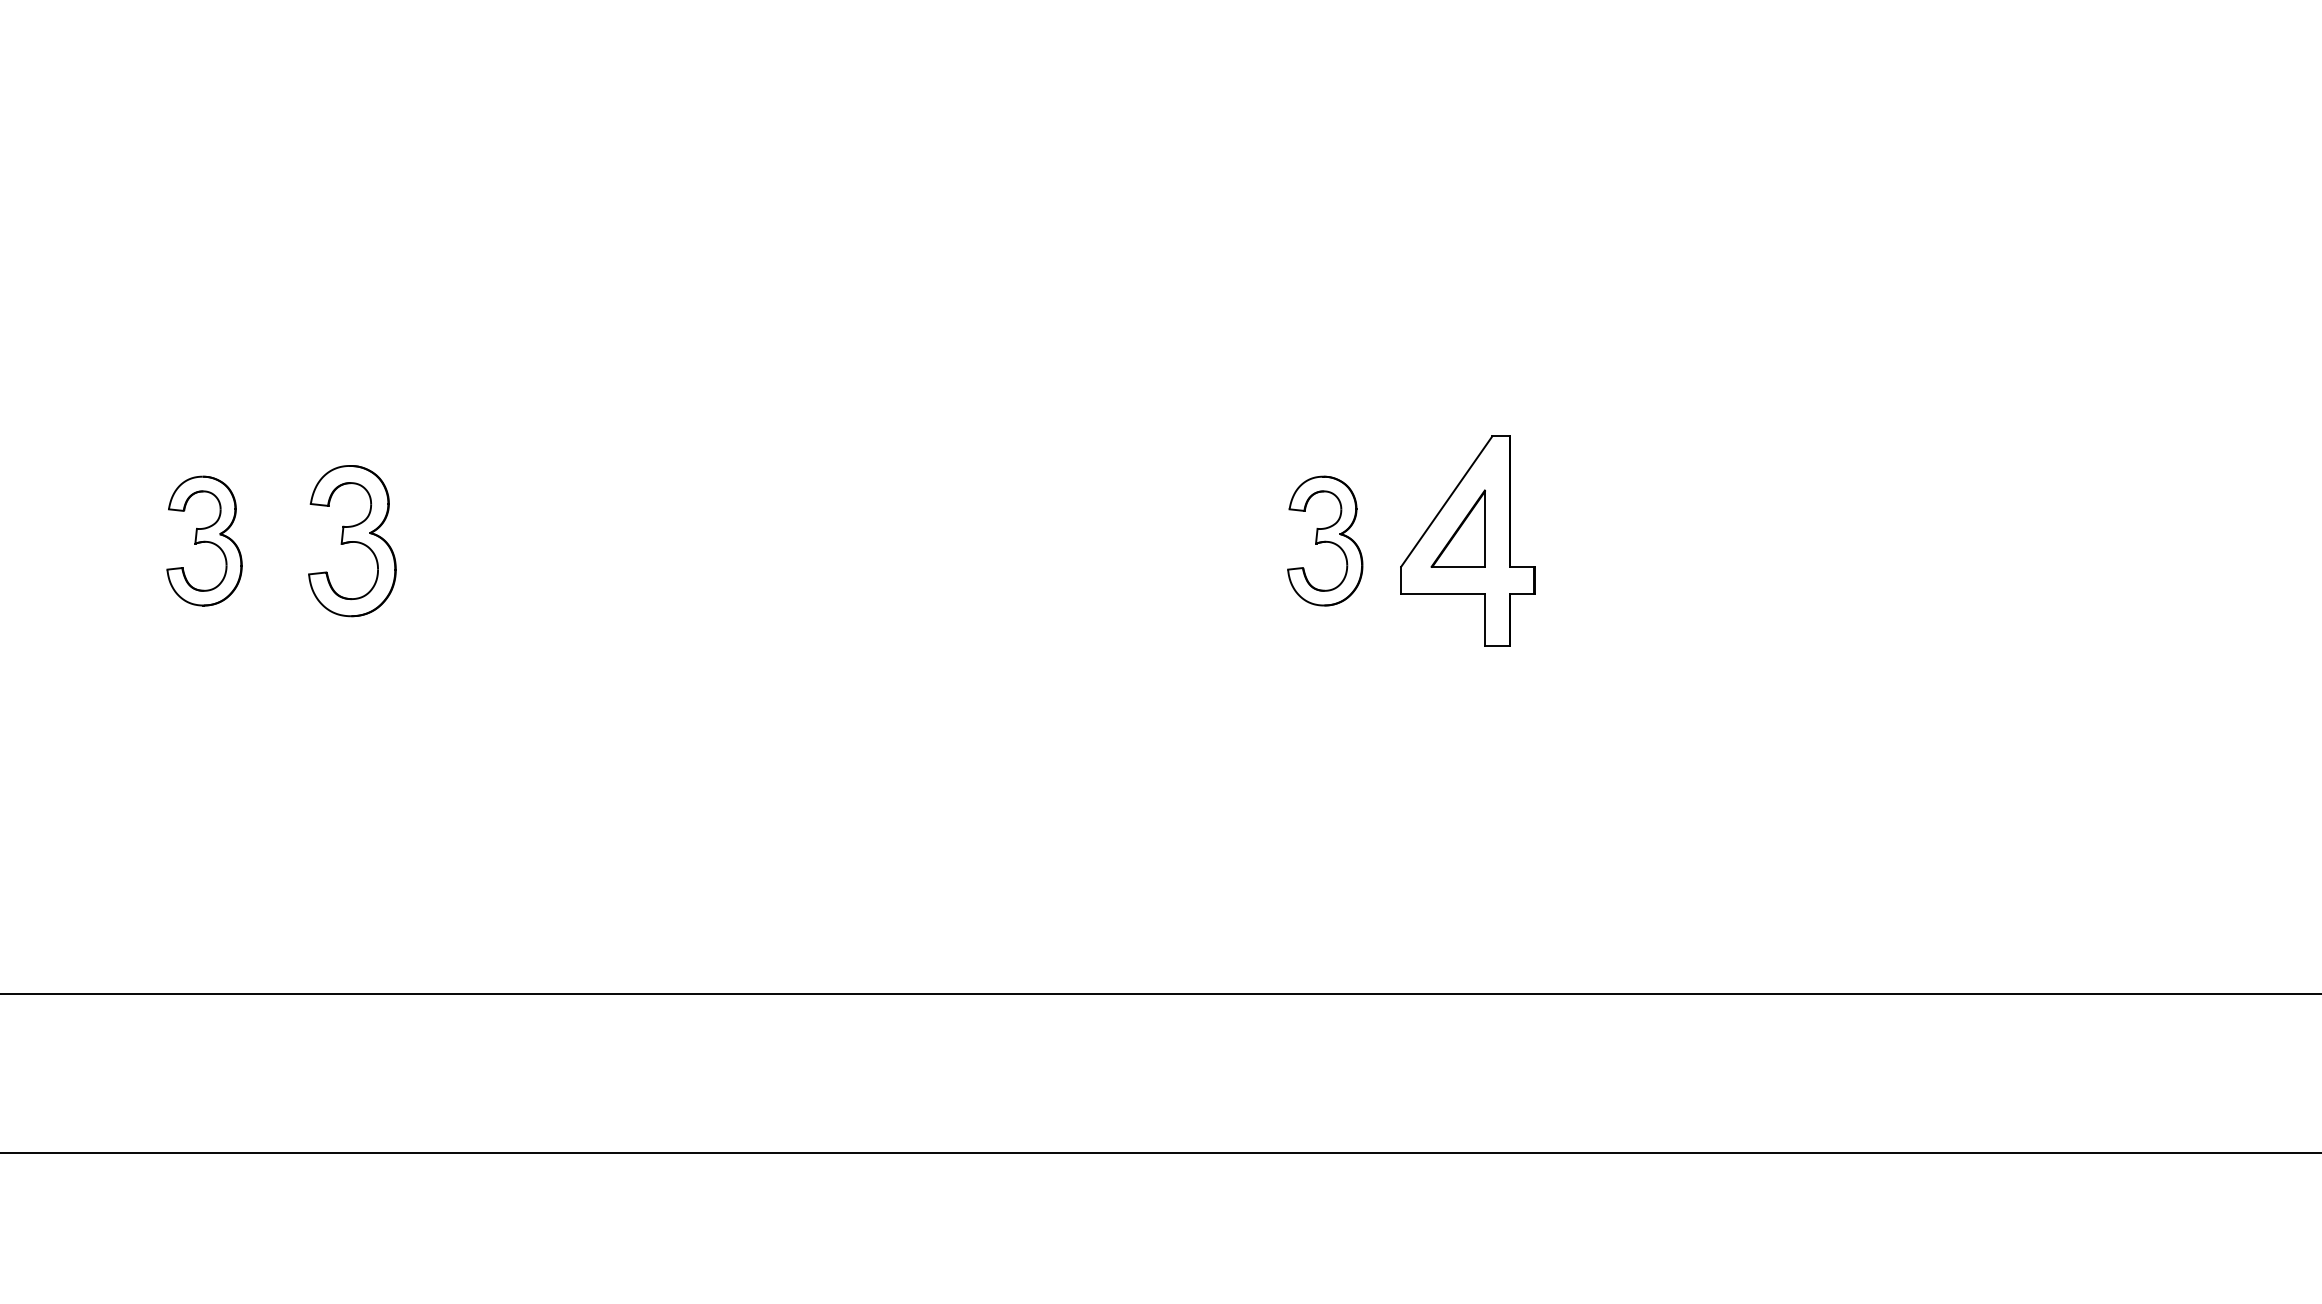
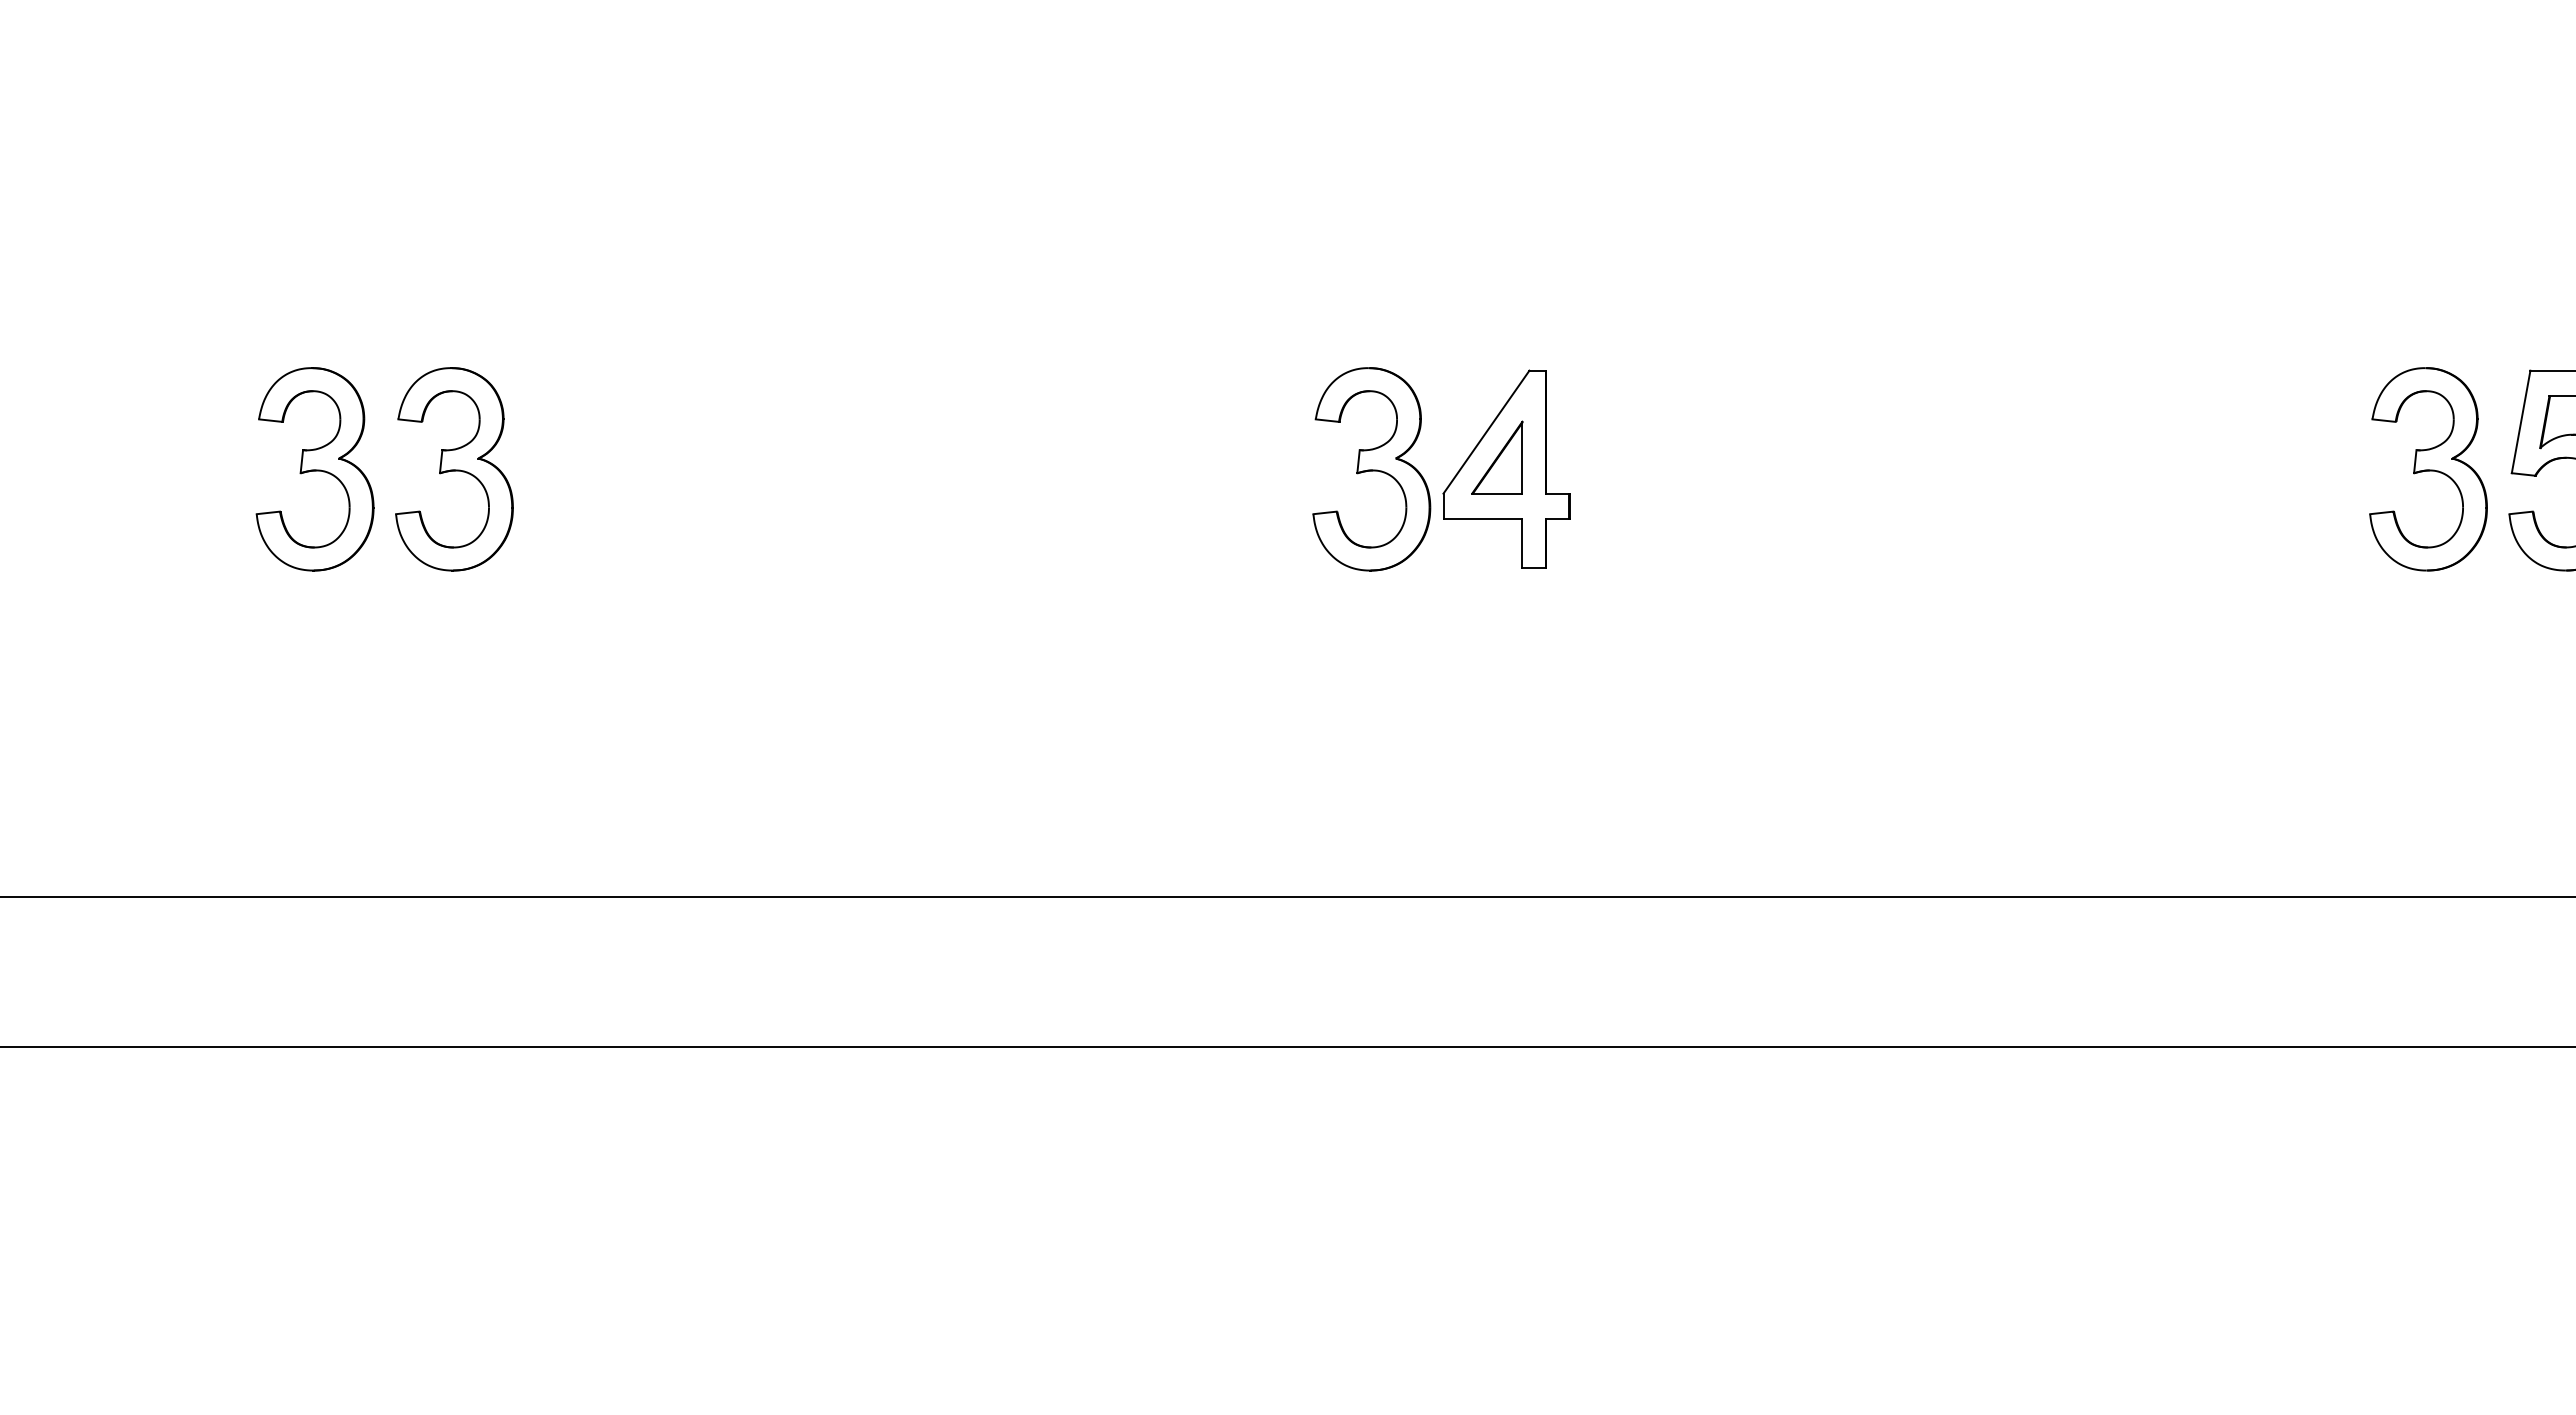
part: (203, 541) -> (314, 469), size x1.67
part: (352, 541) -> (454, 469), size x1.43
part: (1324, 541) -> (1371, 469), size x1.67

